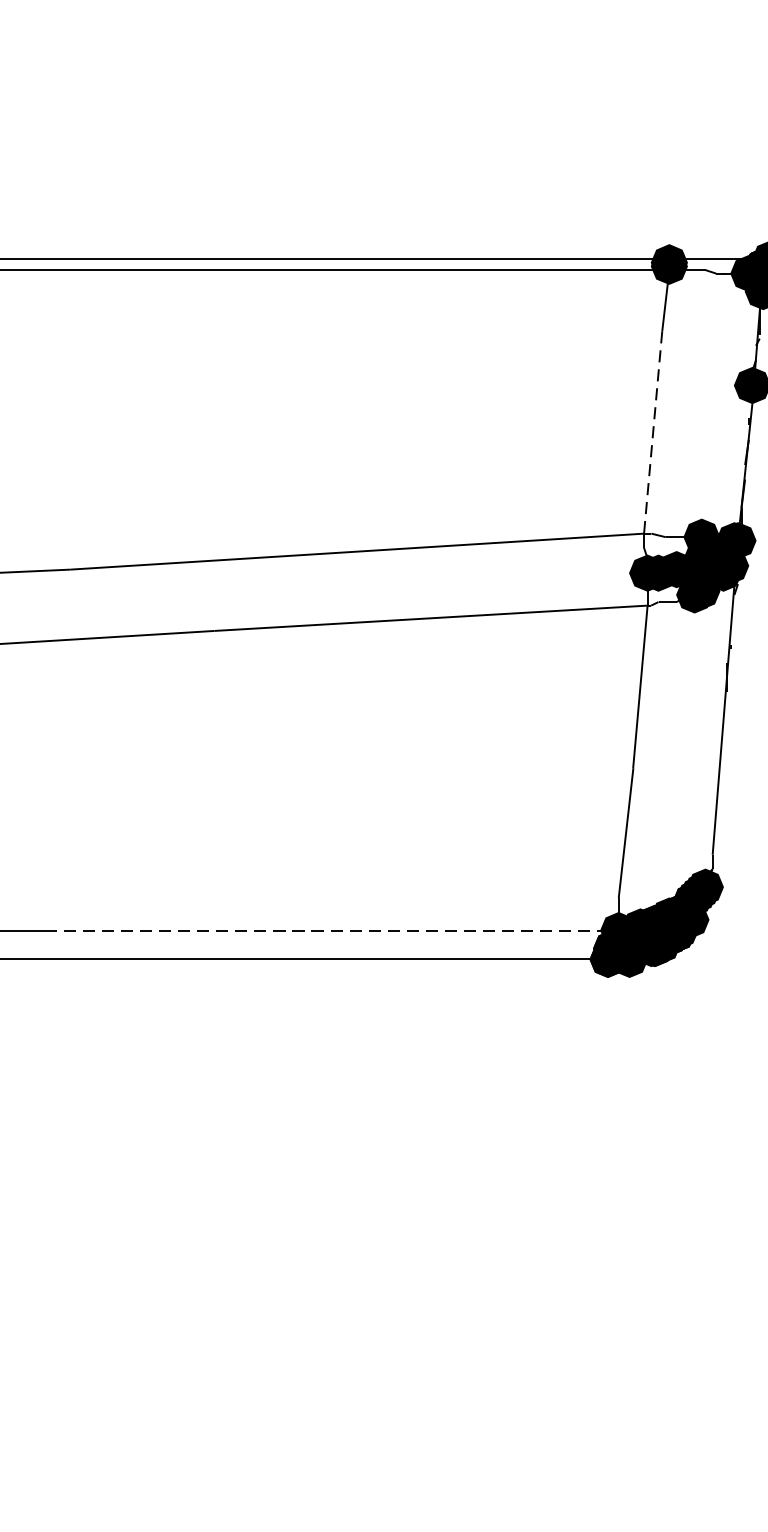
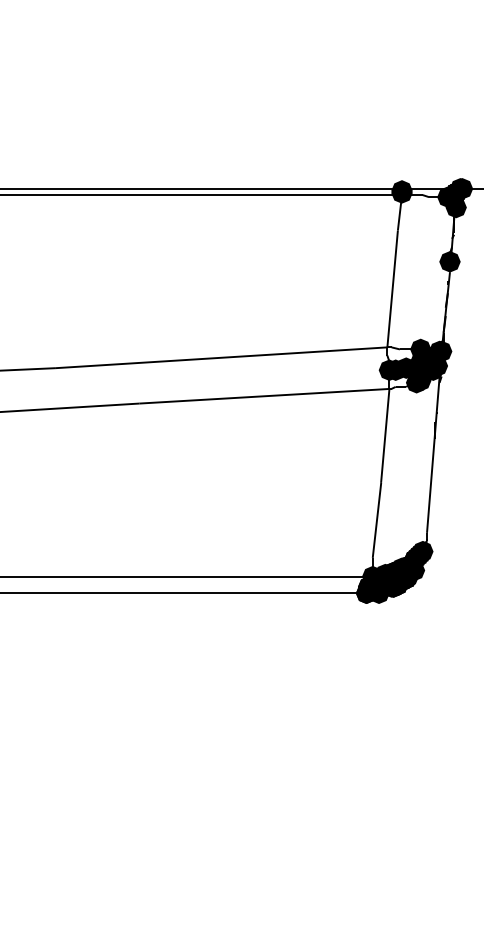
line: (652, 431) -> (392, 288), dashed -> solid
line: (332, 930) -> (207, 576), dashed -> solid

